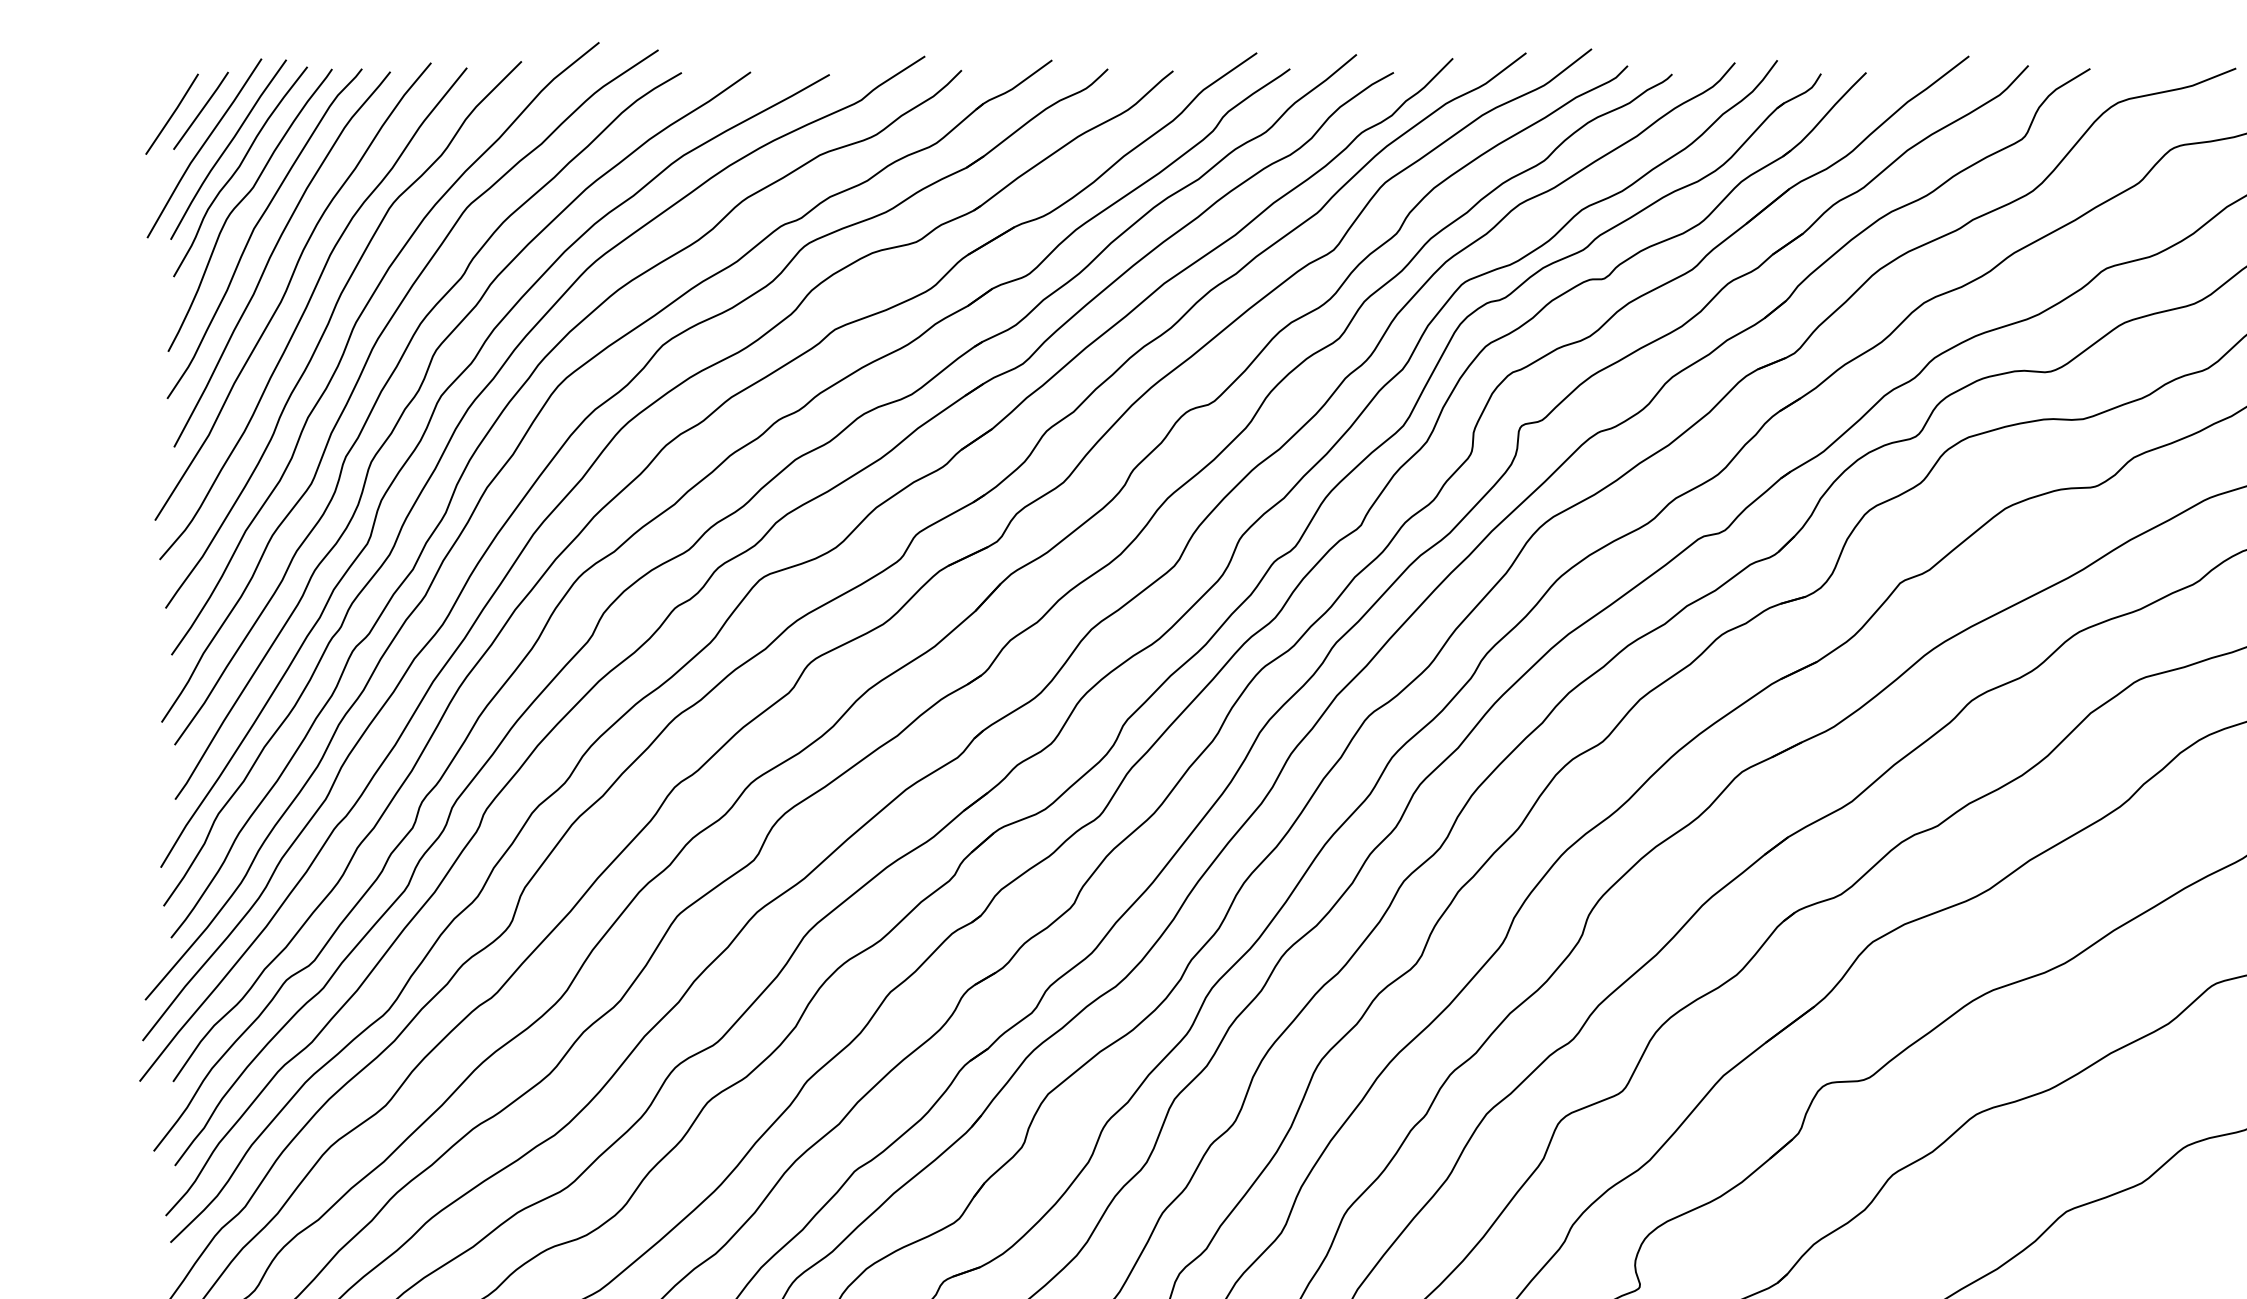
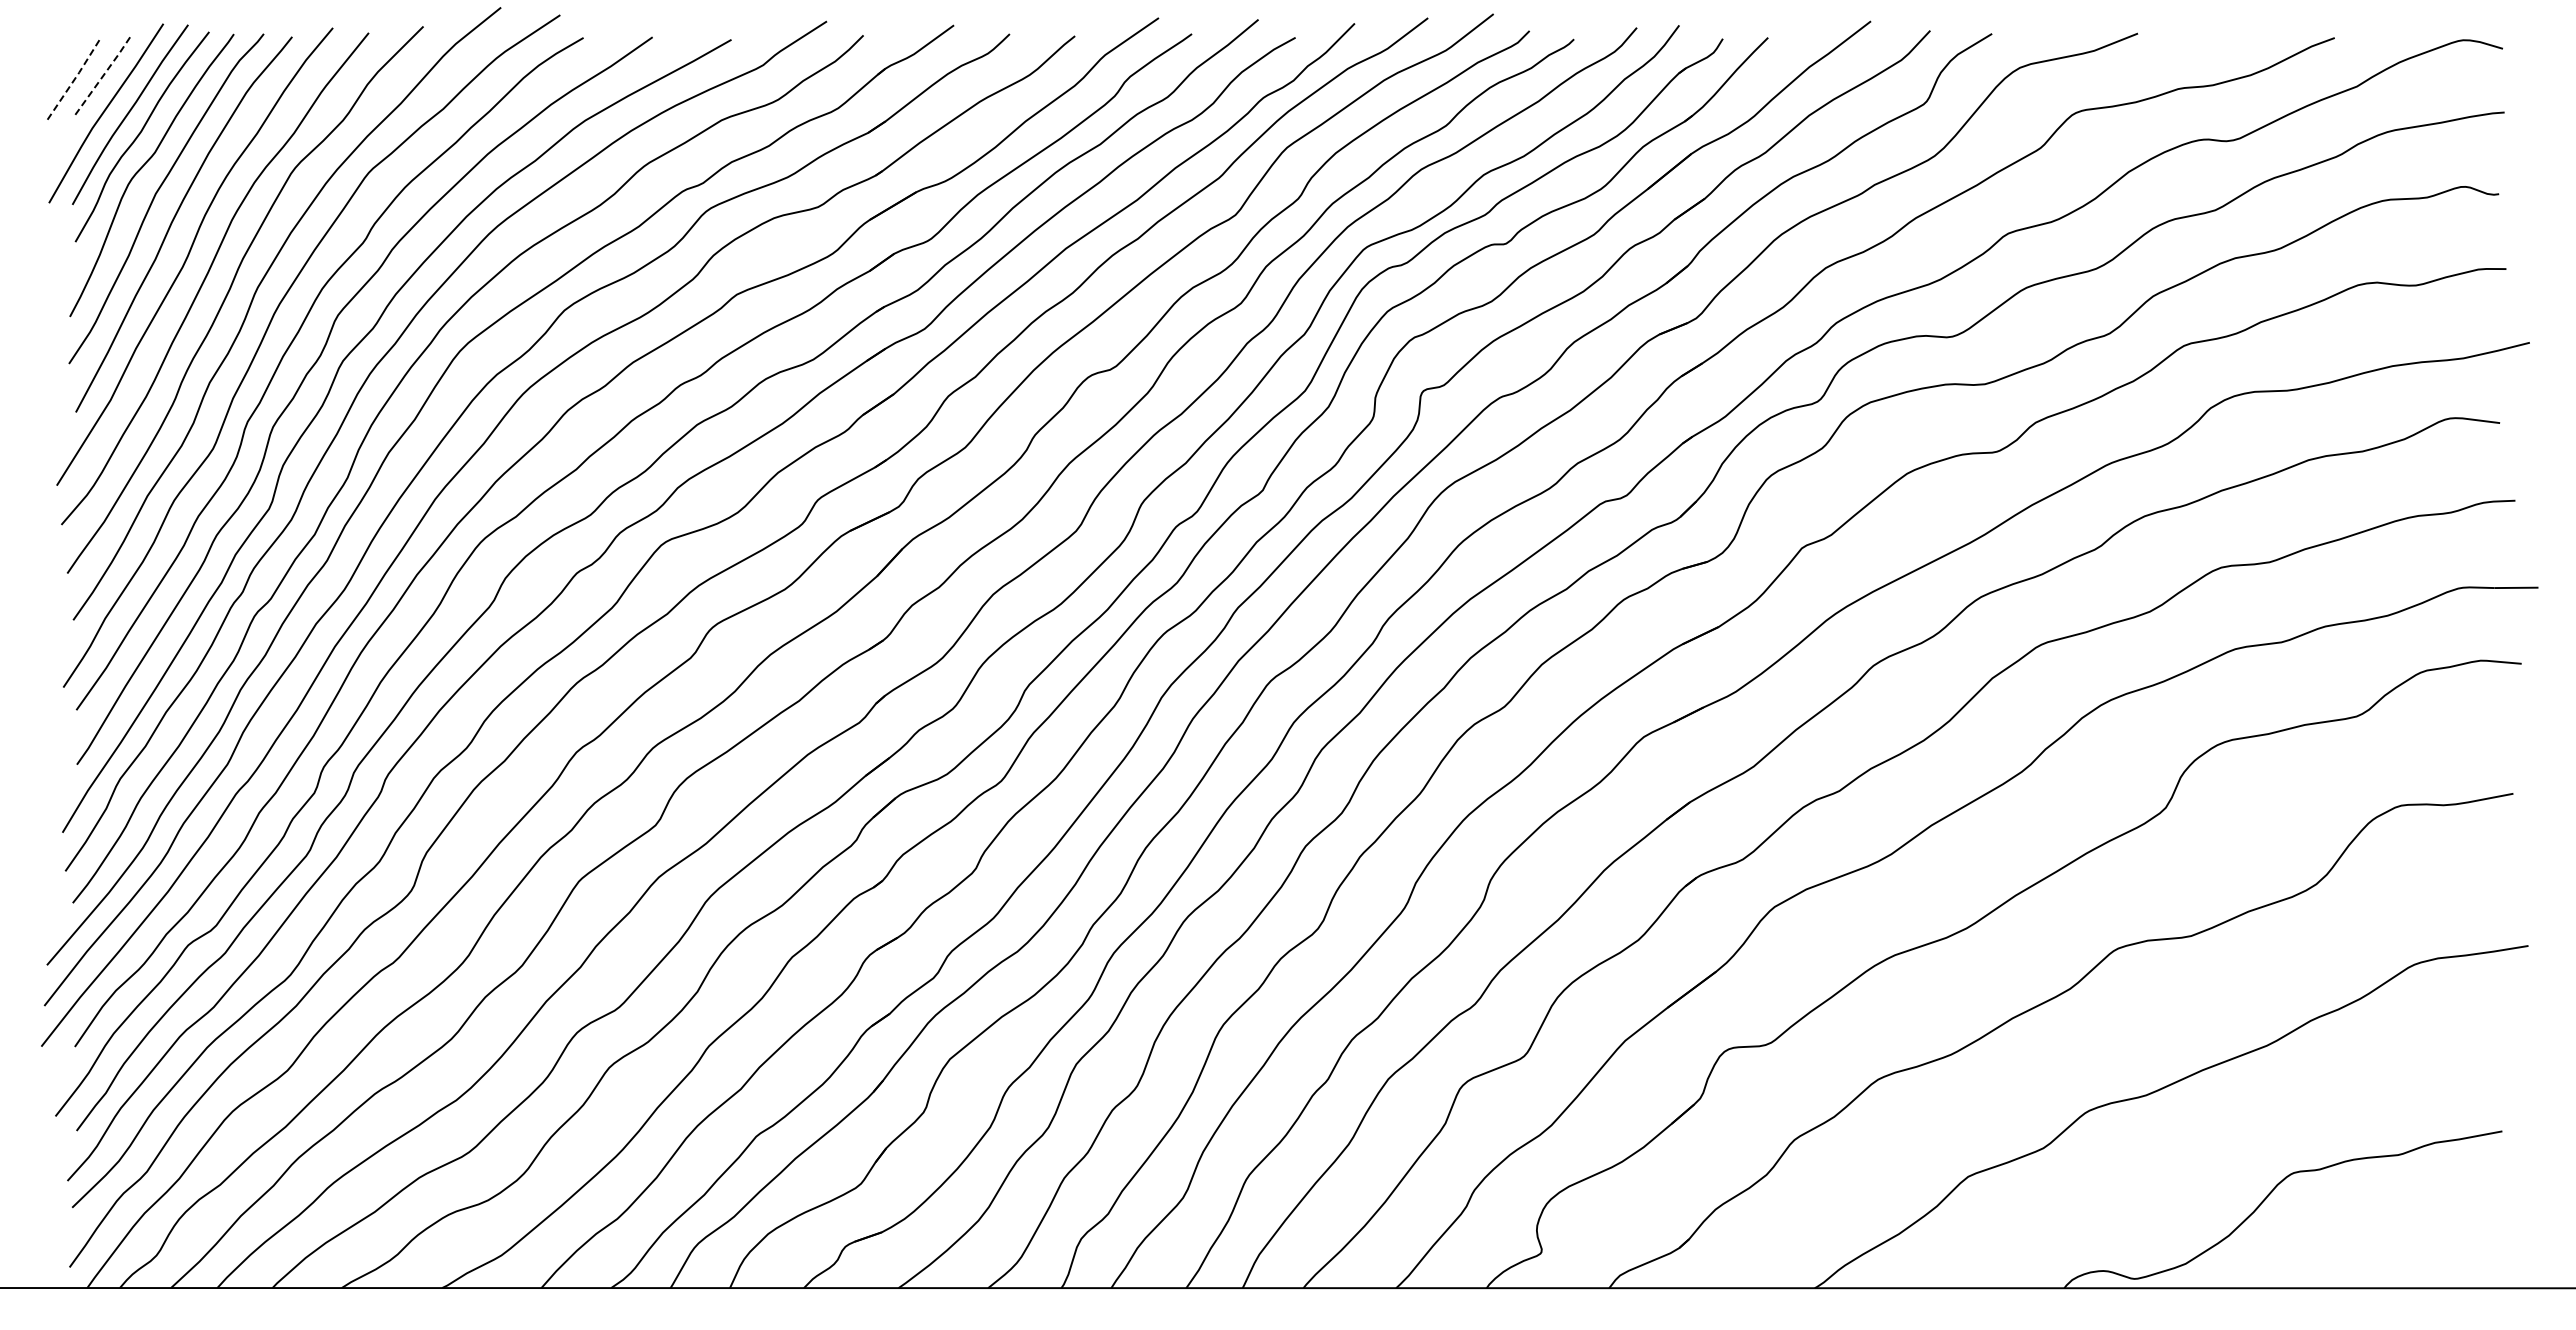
line: (201, 110) -> (103, 75), solid -> dashed
line: (172, 114) -> (74, 79), solid -> dashed

